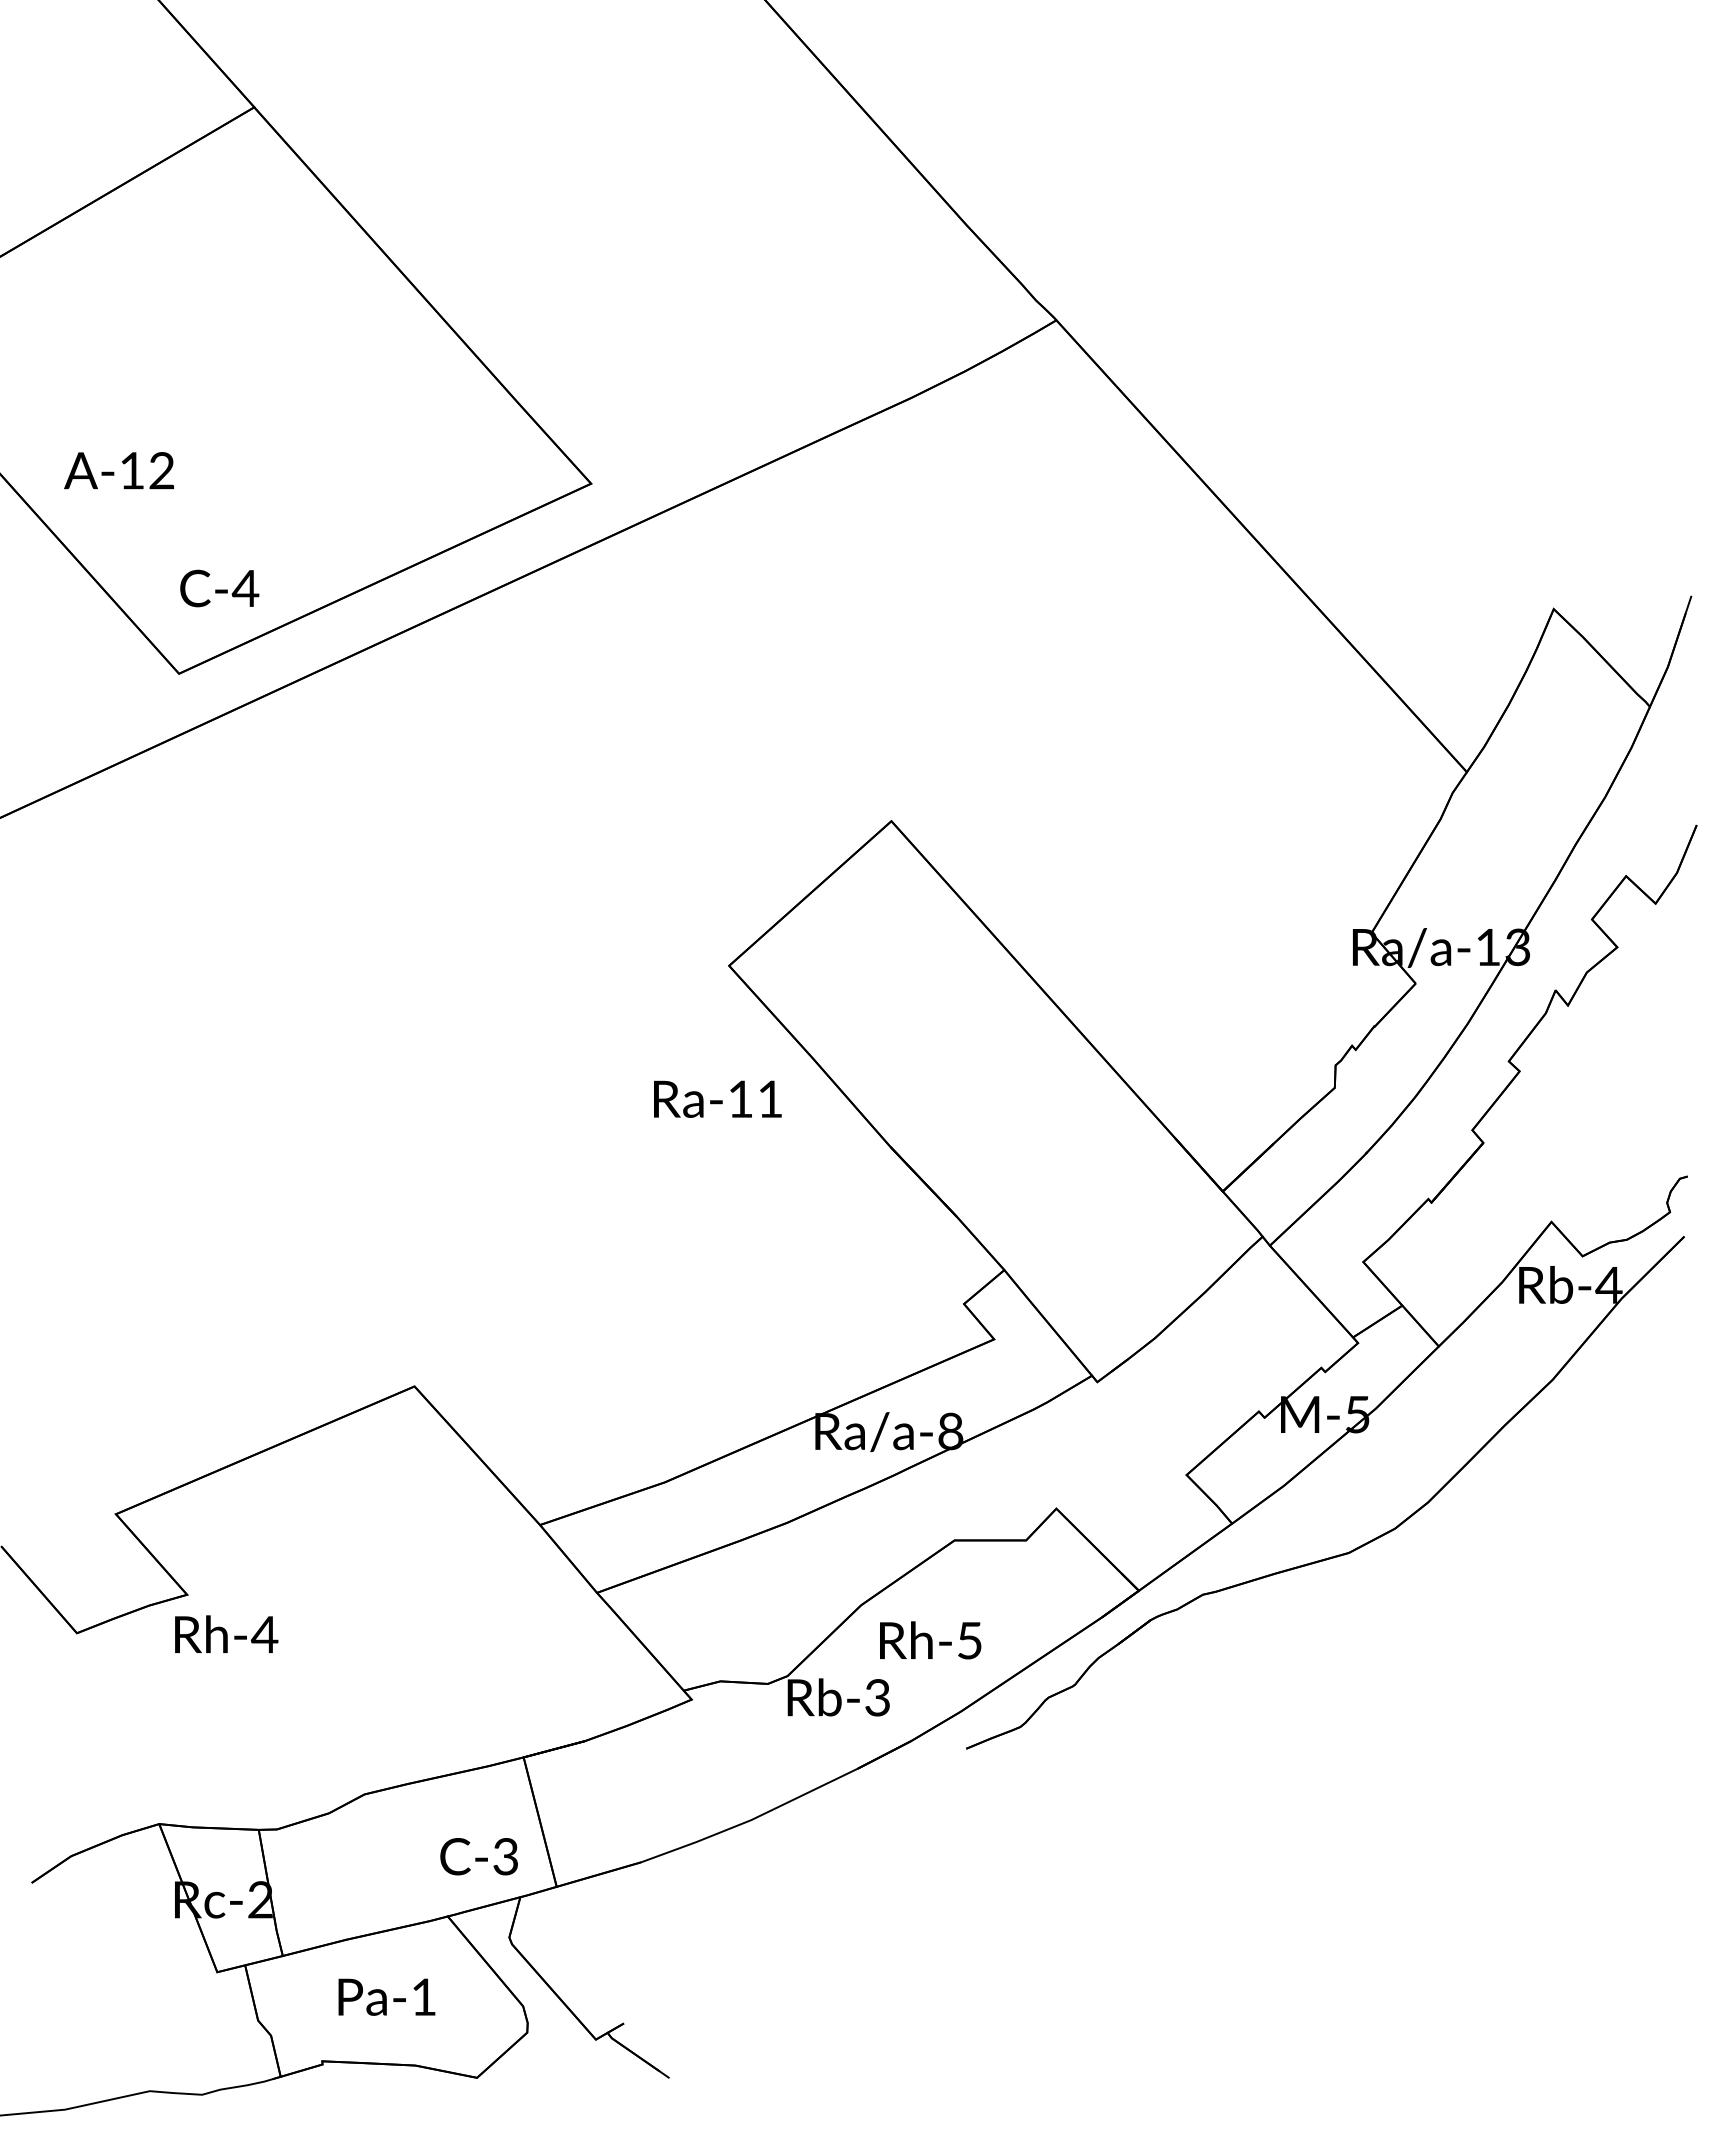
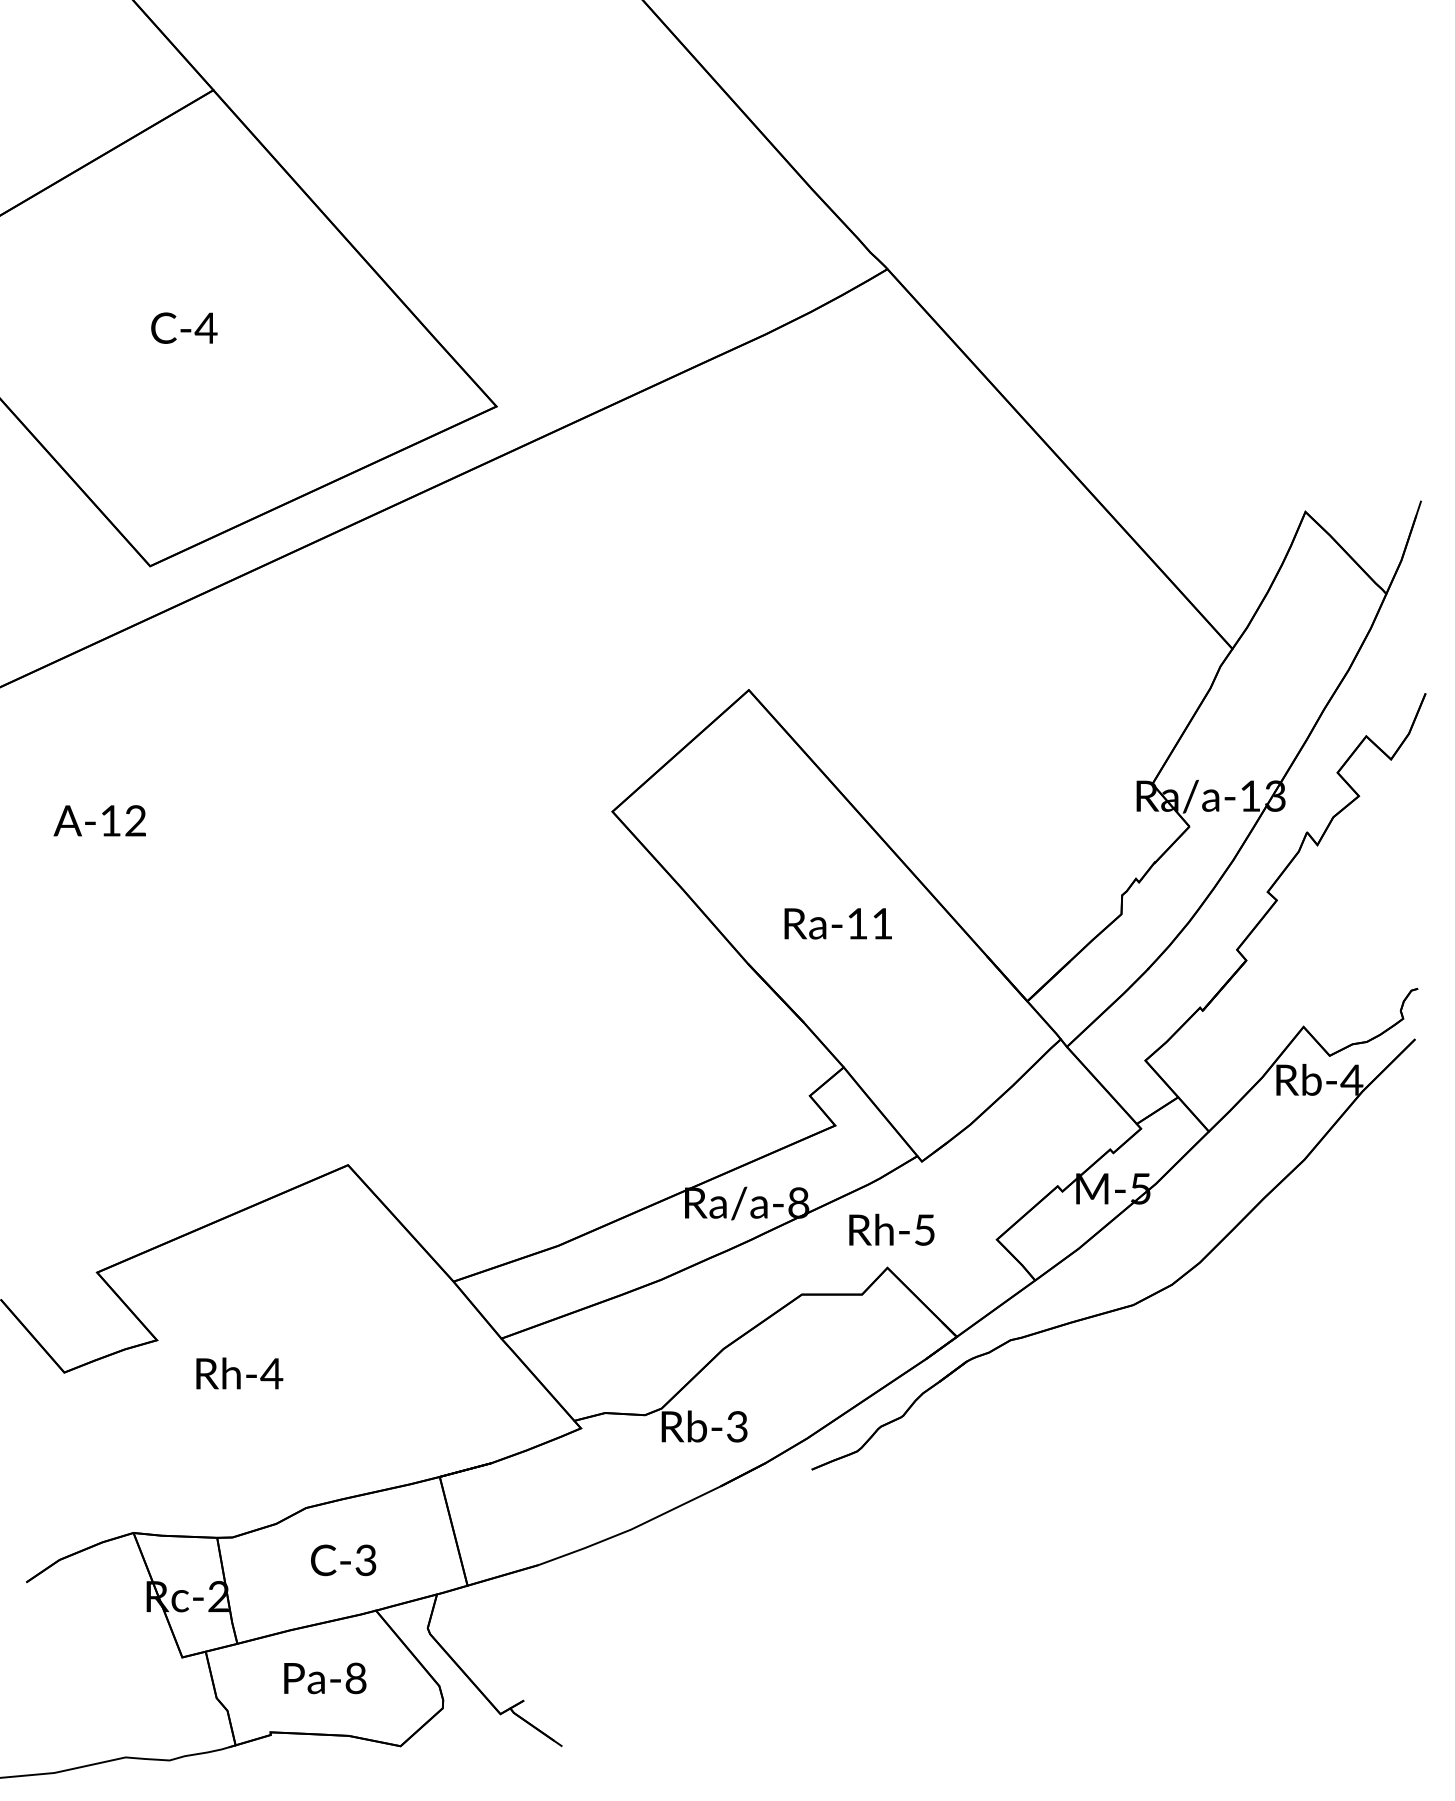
text: (118, 470) -> (99, 820), moved
text: (219, 588) -> (184, 328), moved
text: (717, 1098) -> (838, 923), moved
text: (226, 1633) -> (239, 1372), moved
text: (930, 1640) -> (891, 1229), moved
text: (478, 1856) -> (343, 1560), moved
text: (423, 1996) -> (355, 1677), Pa-1 -> Pa-8

